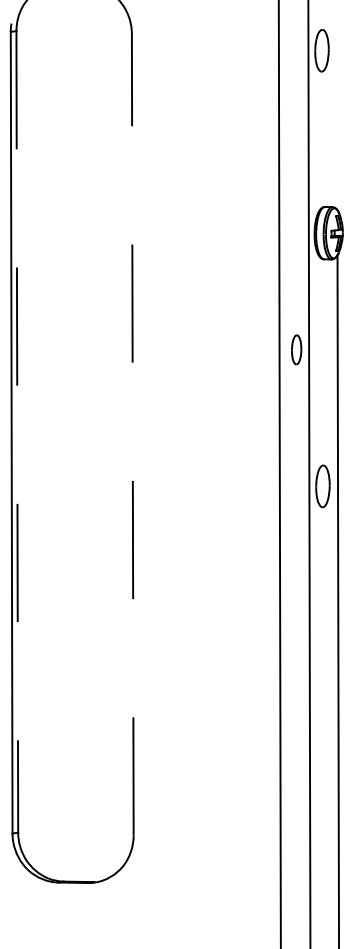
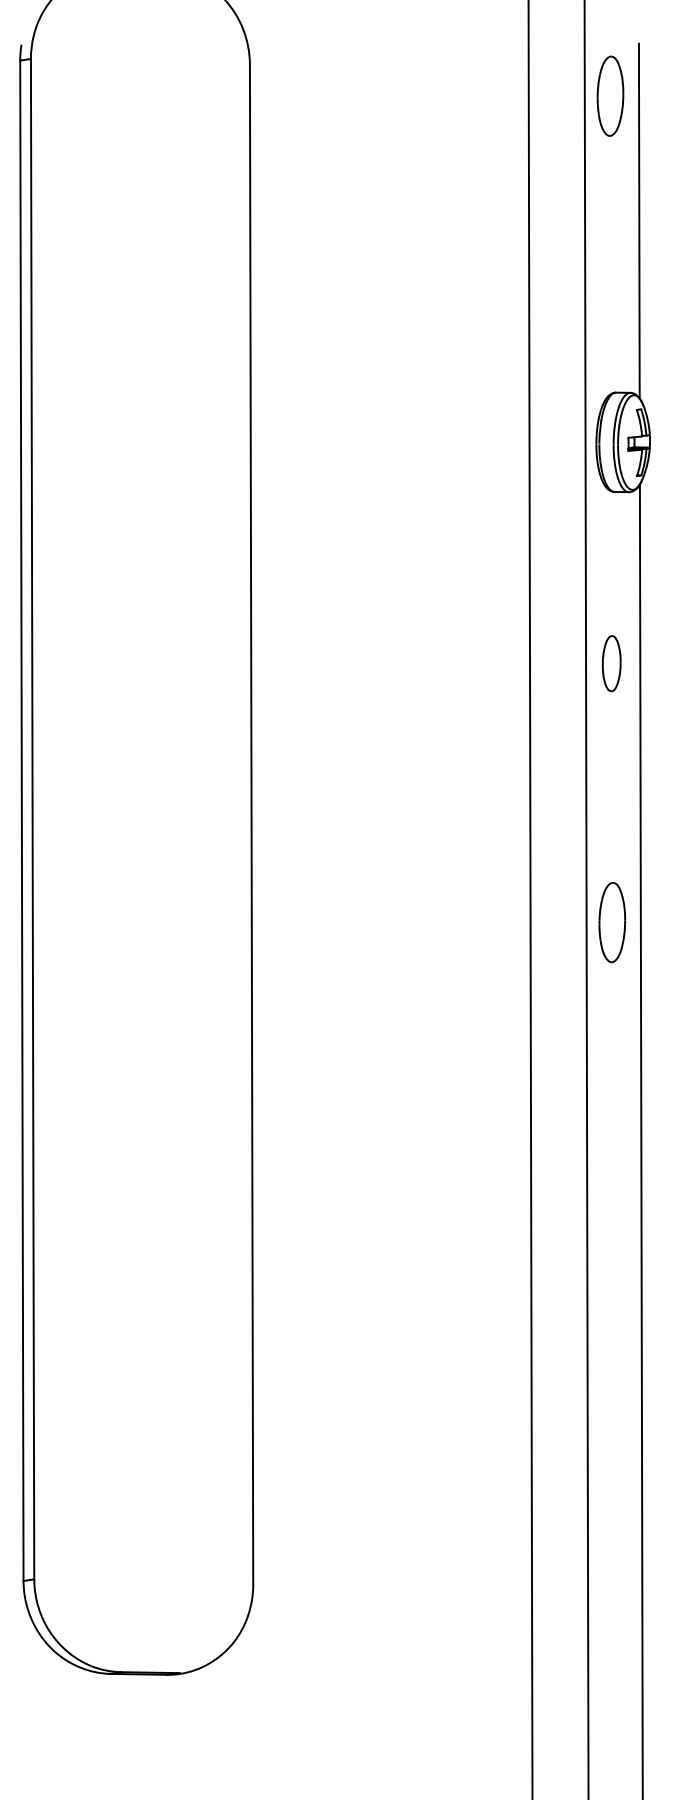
line: (337, 116) -> (639, 220), added
part: (296, 349) -> (611, 662), moved
line: (17, 431) -> (32, 818), dashed -> solid
line: (132, 434) -> (251, 824), dashed -> solid

